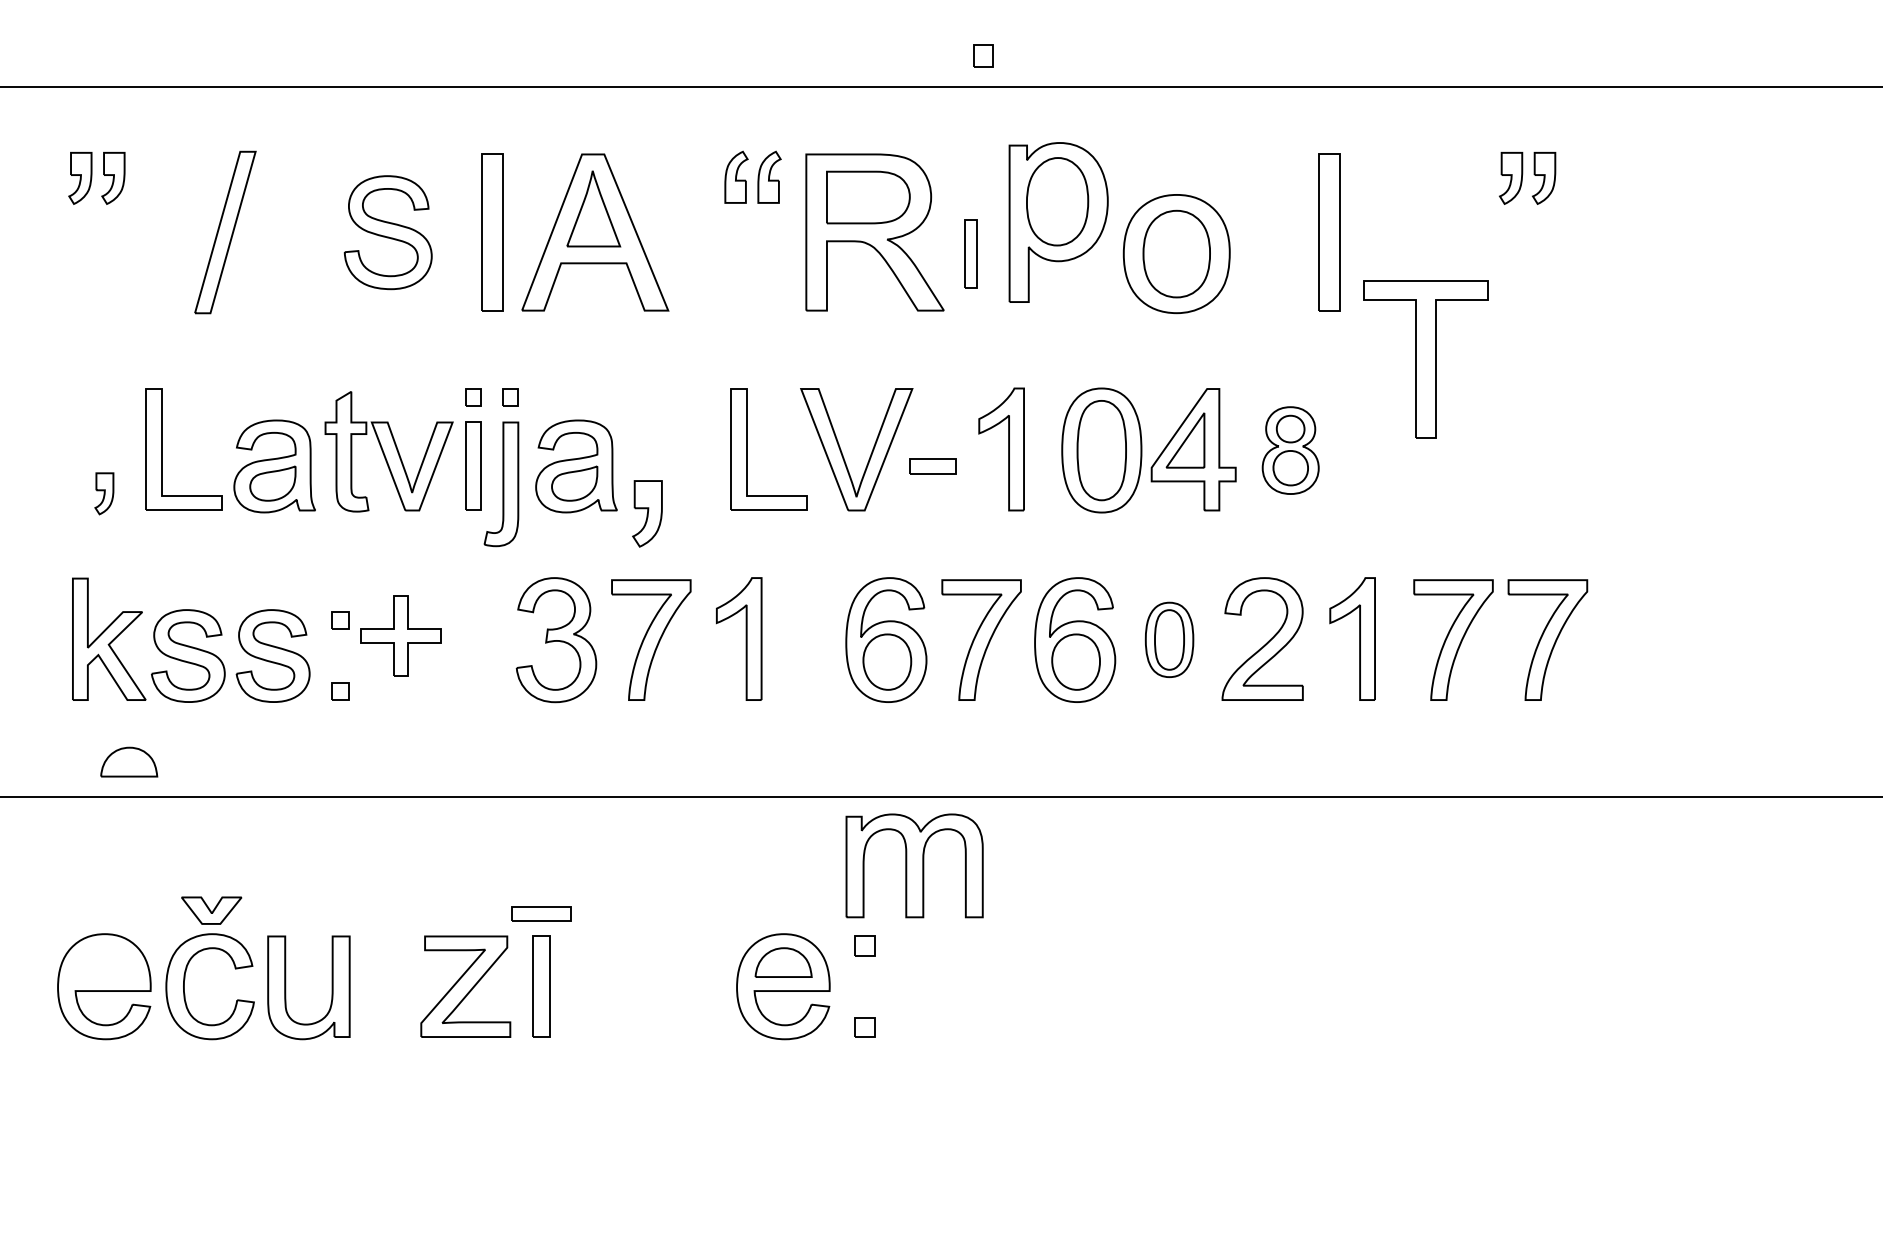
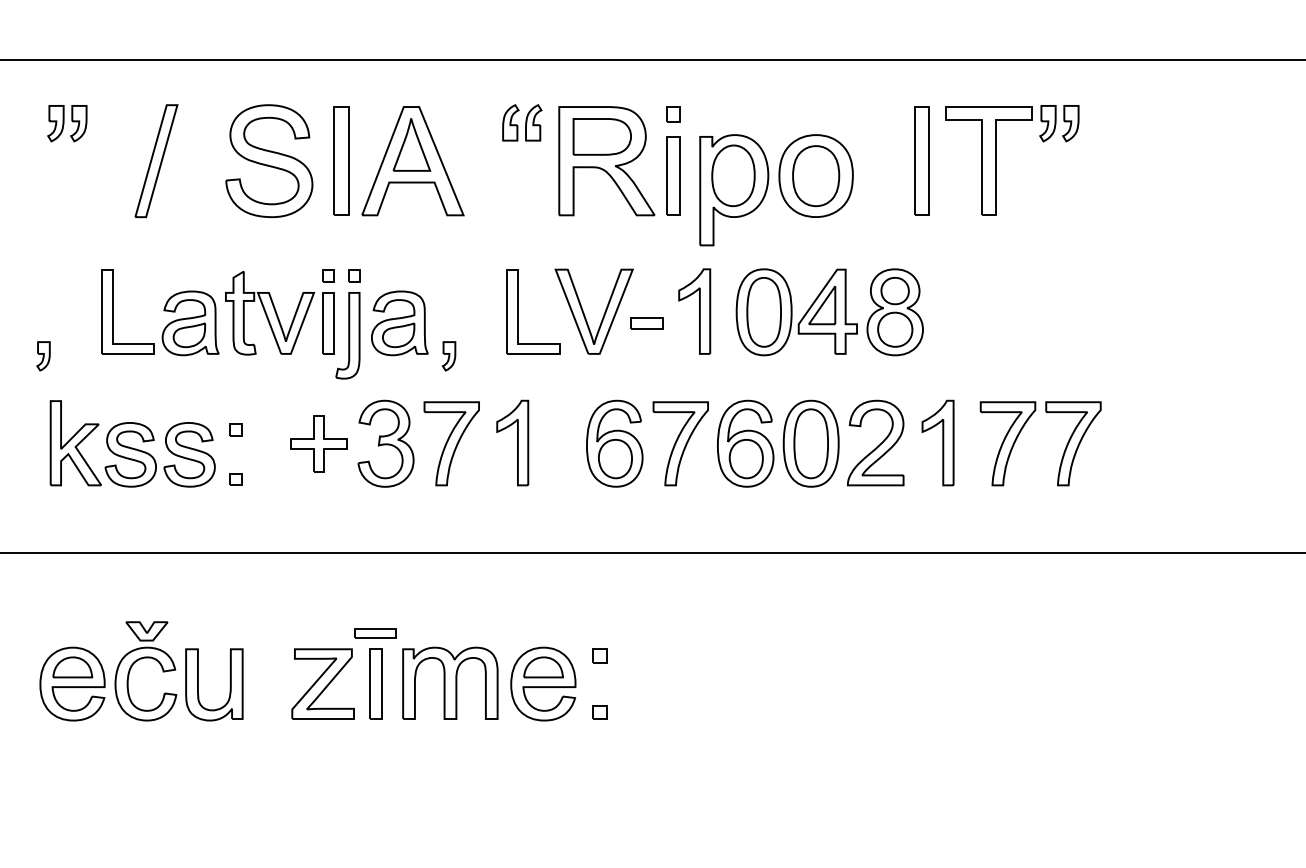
part: (984, 55) -> (673, 114), moved
part: (1059, 222) -> (734, 190), moved
part: (388, 233) -> (269, 161), size x1.43
part: (971, 253) -> (673, 175), size x1.67
part: (1425, 358) -> (988, 160), moved
part: (1289, 450) -> (894, 312), size x1.43
part: (104, 494) -> (43, 356), moved
part: (646, 514) -> (448, 356), size x0.62
part: (399, 635) -> (318, 443), moved
part: (1168, 639) -> (810, 443), size x1.67
part: (128, 762) -> (72, 667), moved
part: (914, 864) -> (450, 682), moved

